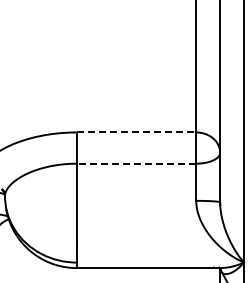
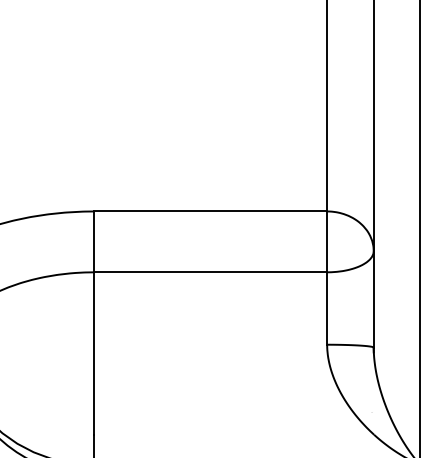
line: (136, 132) -> (210, 211), dashed -> solid
line: (136, 163) -> (210, 271), dashed -> solid

